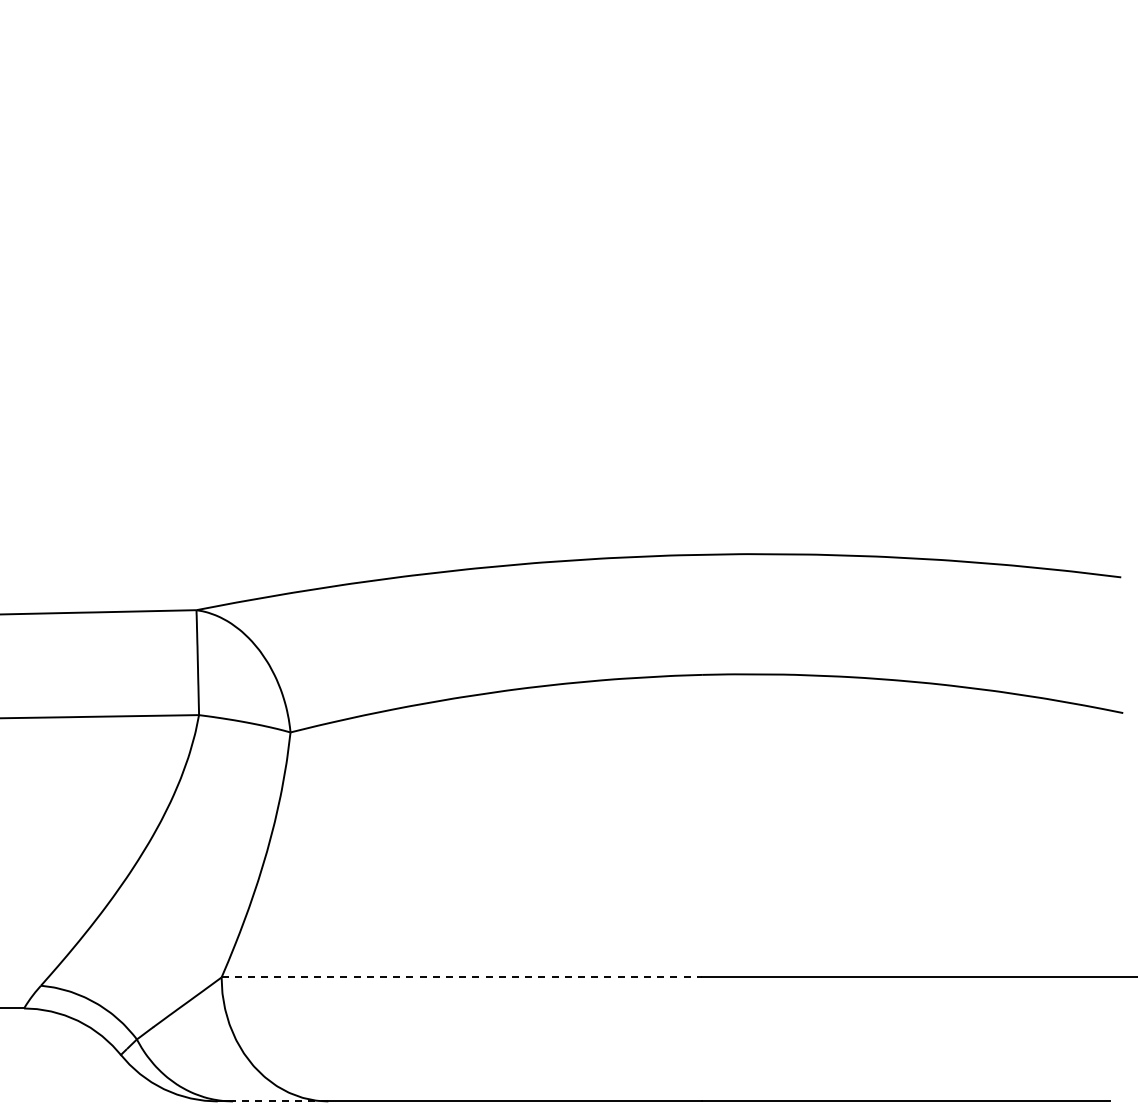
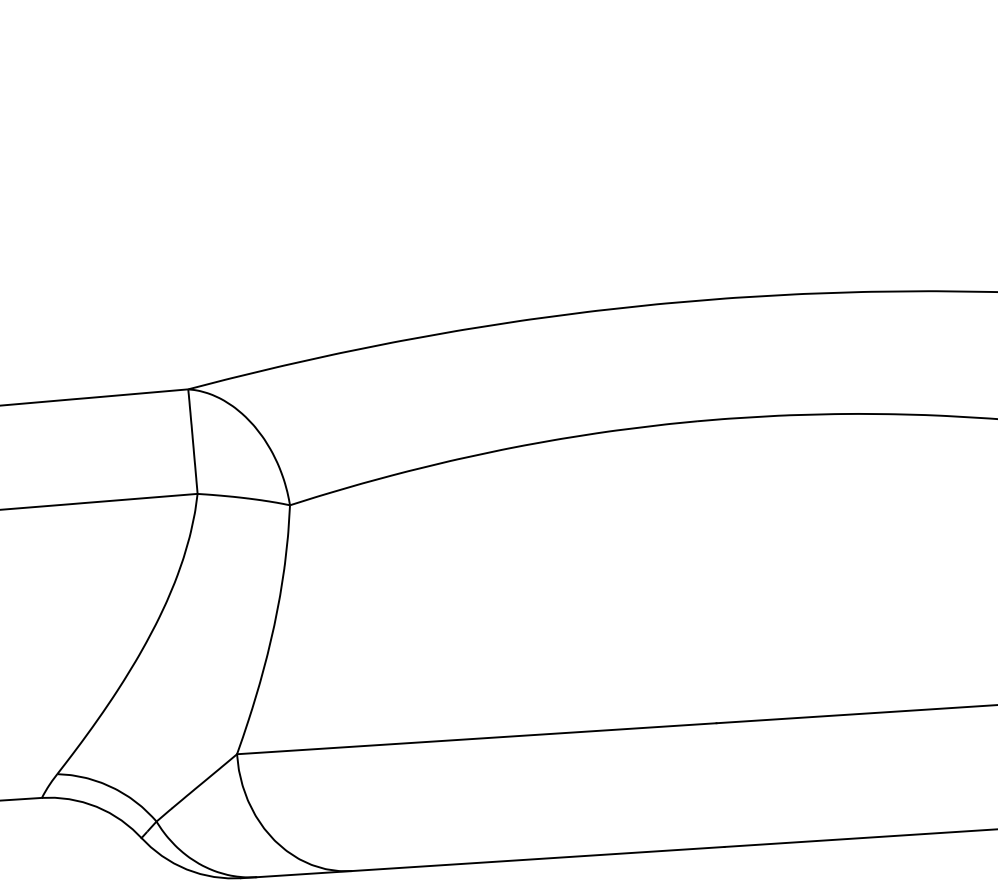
line: (462, 977) -> (477, 738), dashed -> solid
line: (280, 1101) -> (303, 874), dashed -> solid

